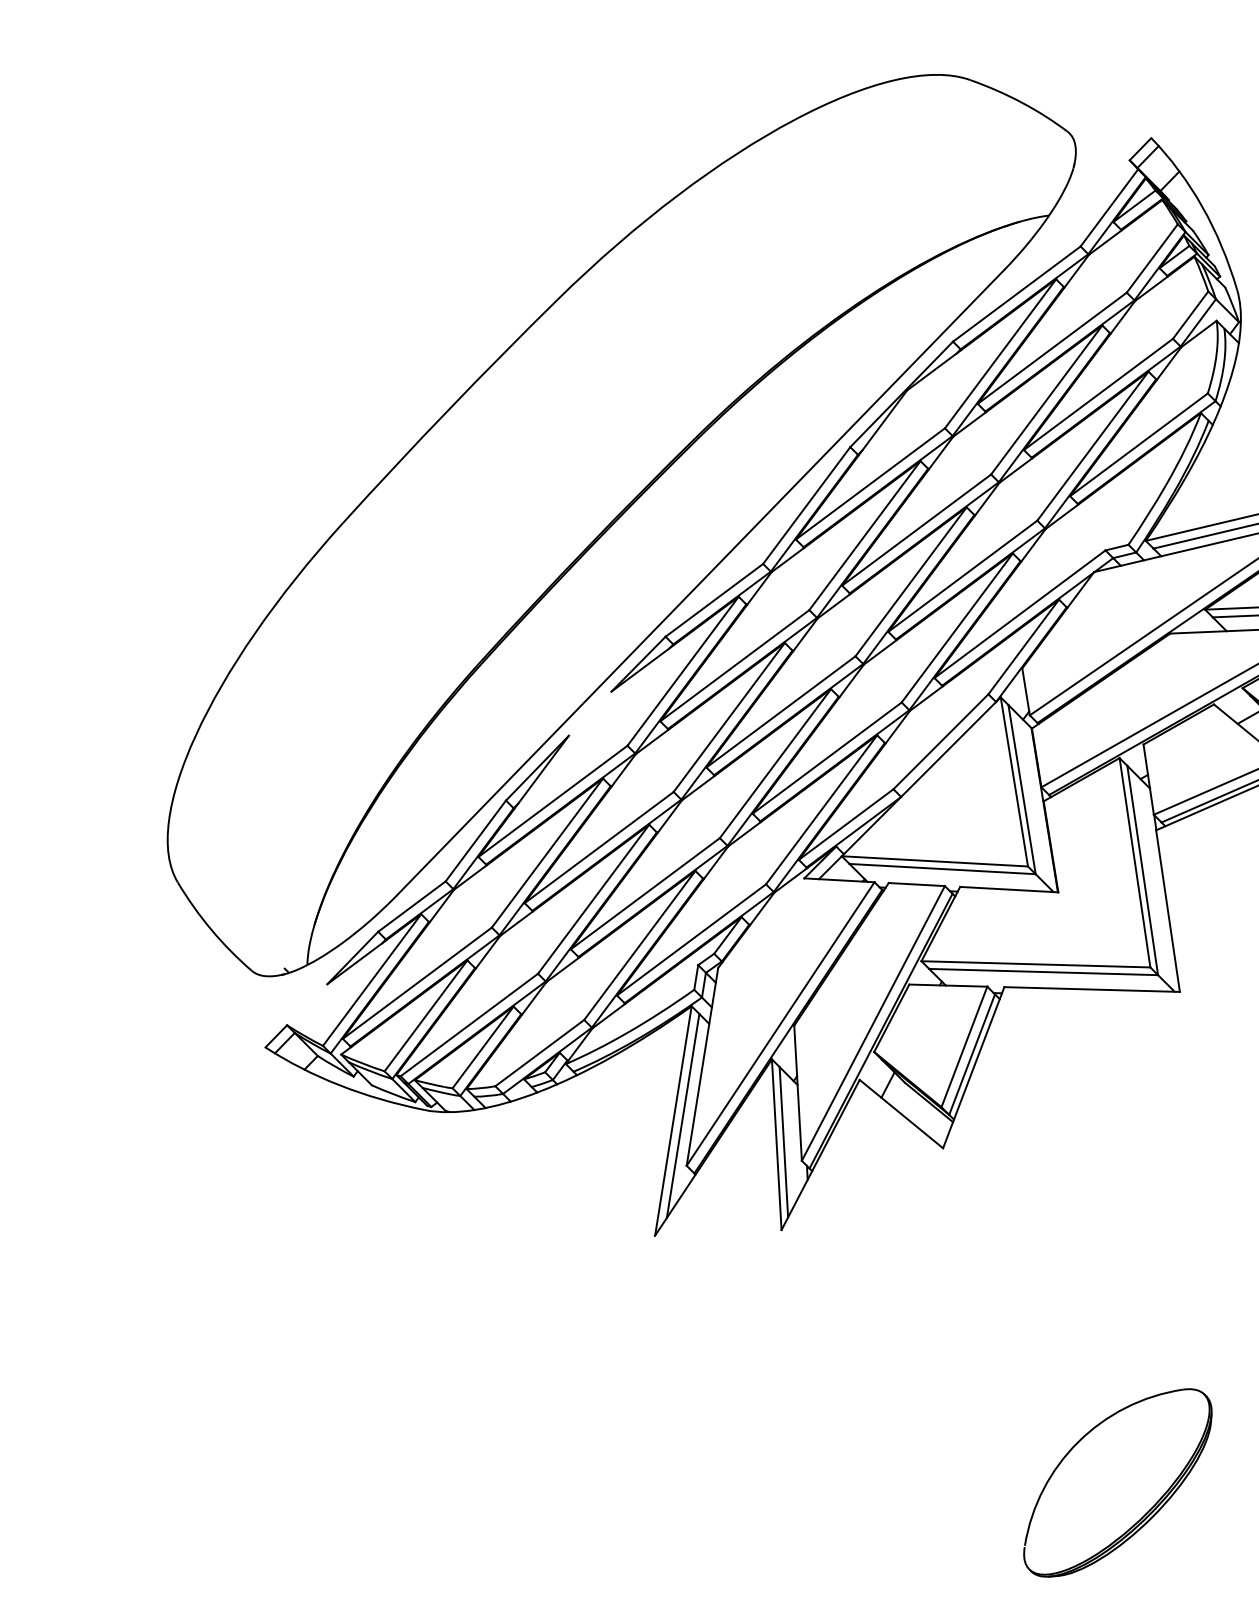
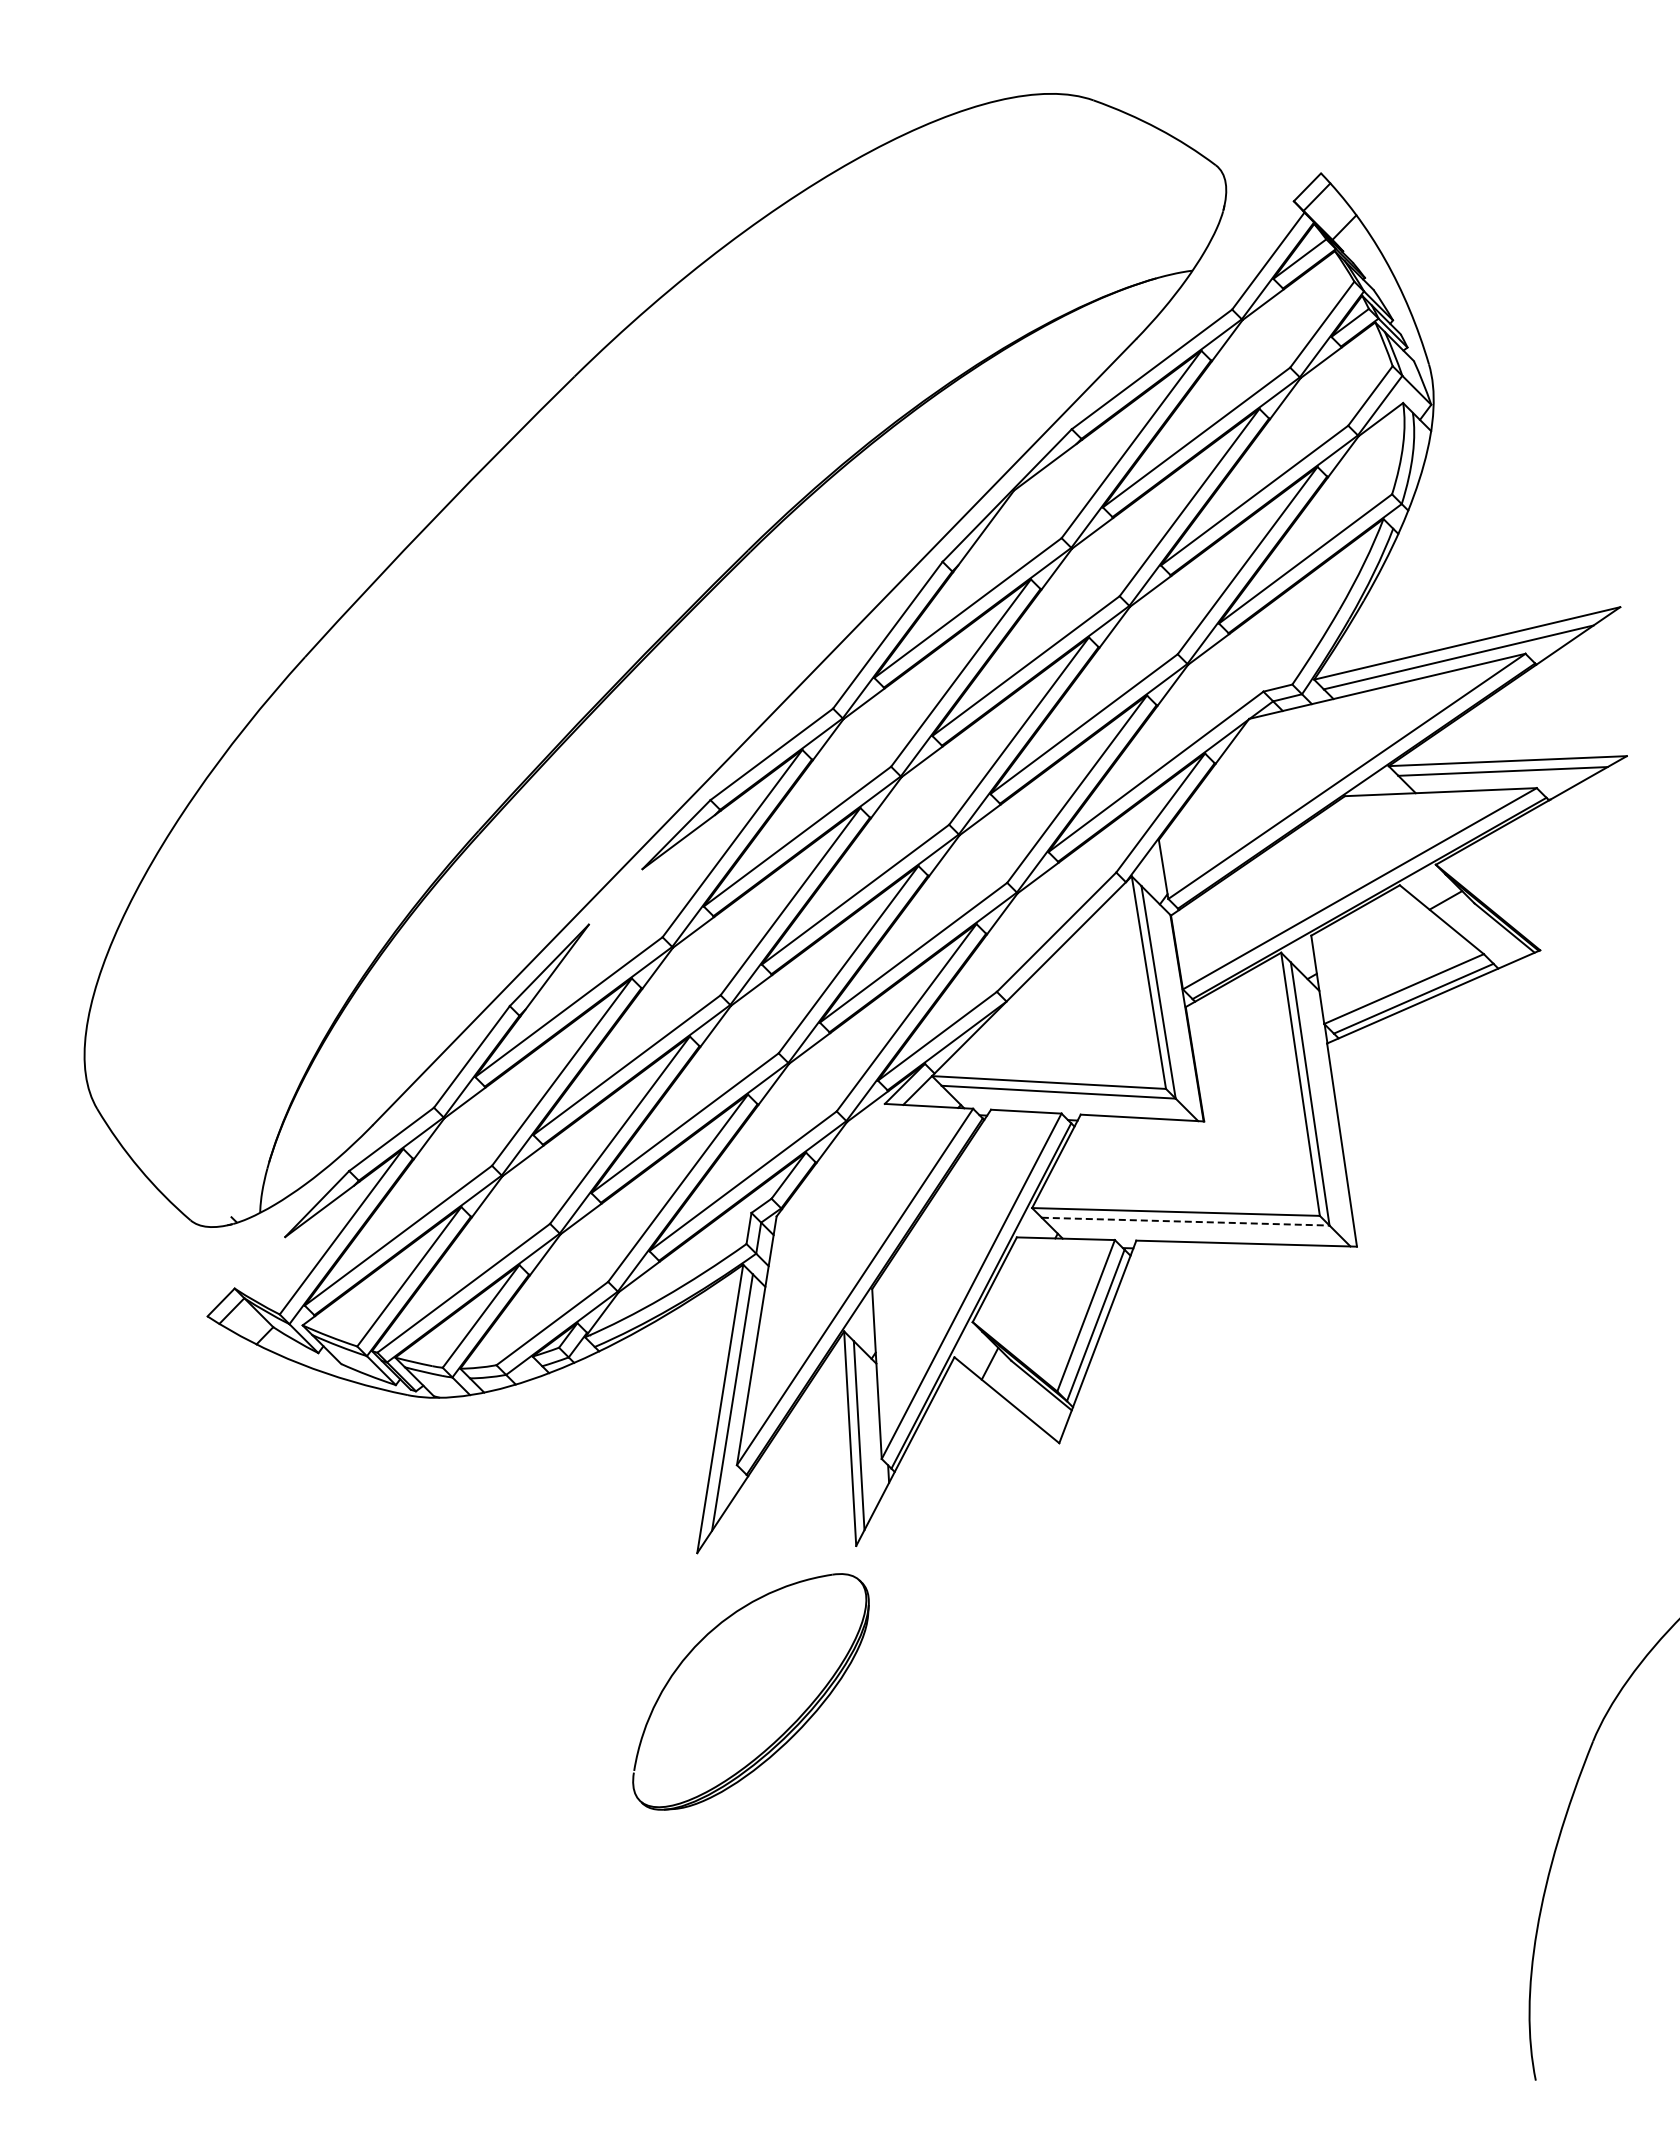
line: (1043, 971) -> (1185, 1221), solid -> dashed
part: (1146, 1512) -> (787, 1728), moved

